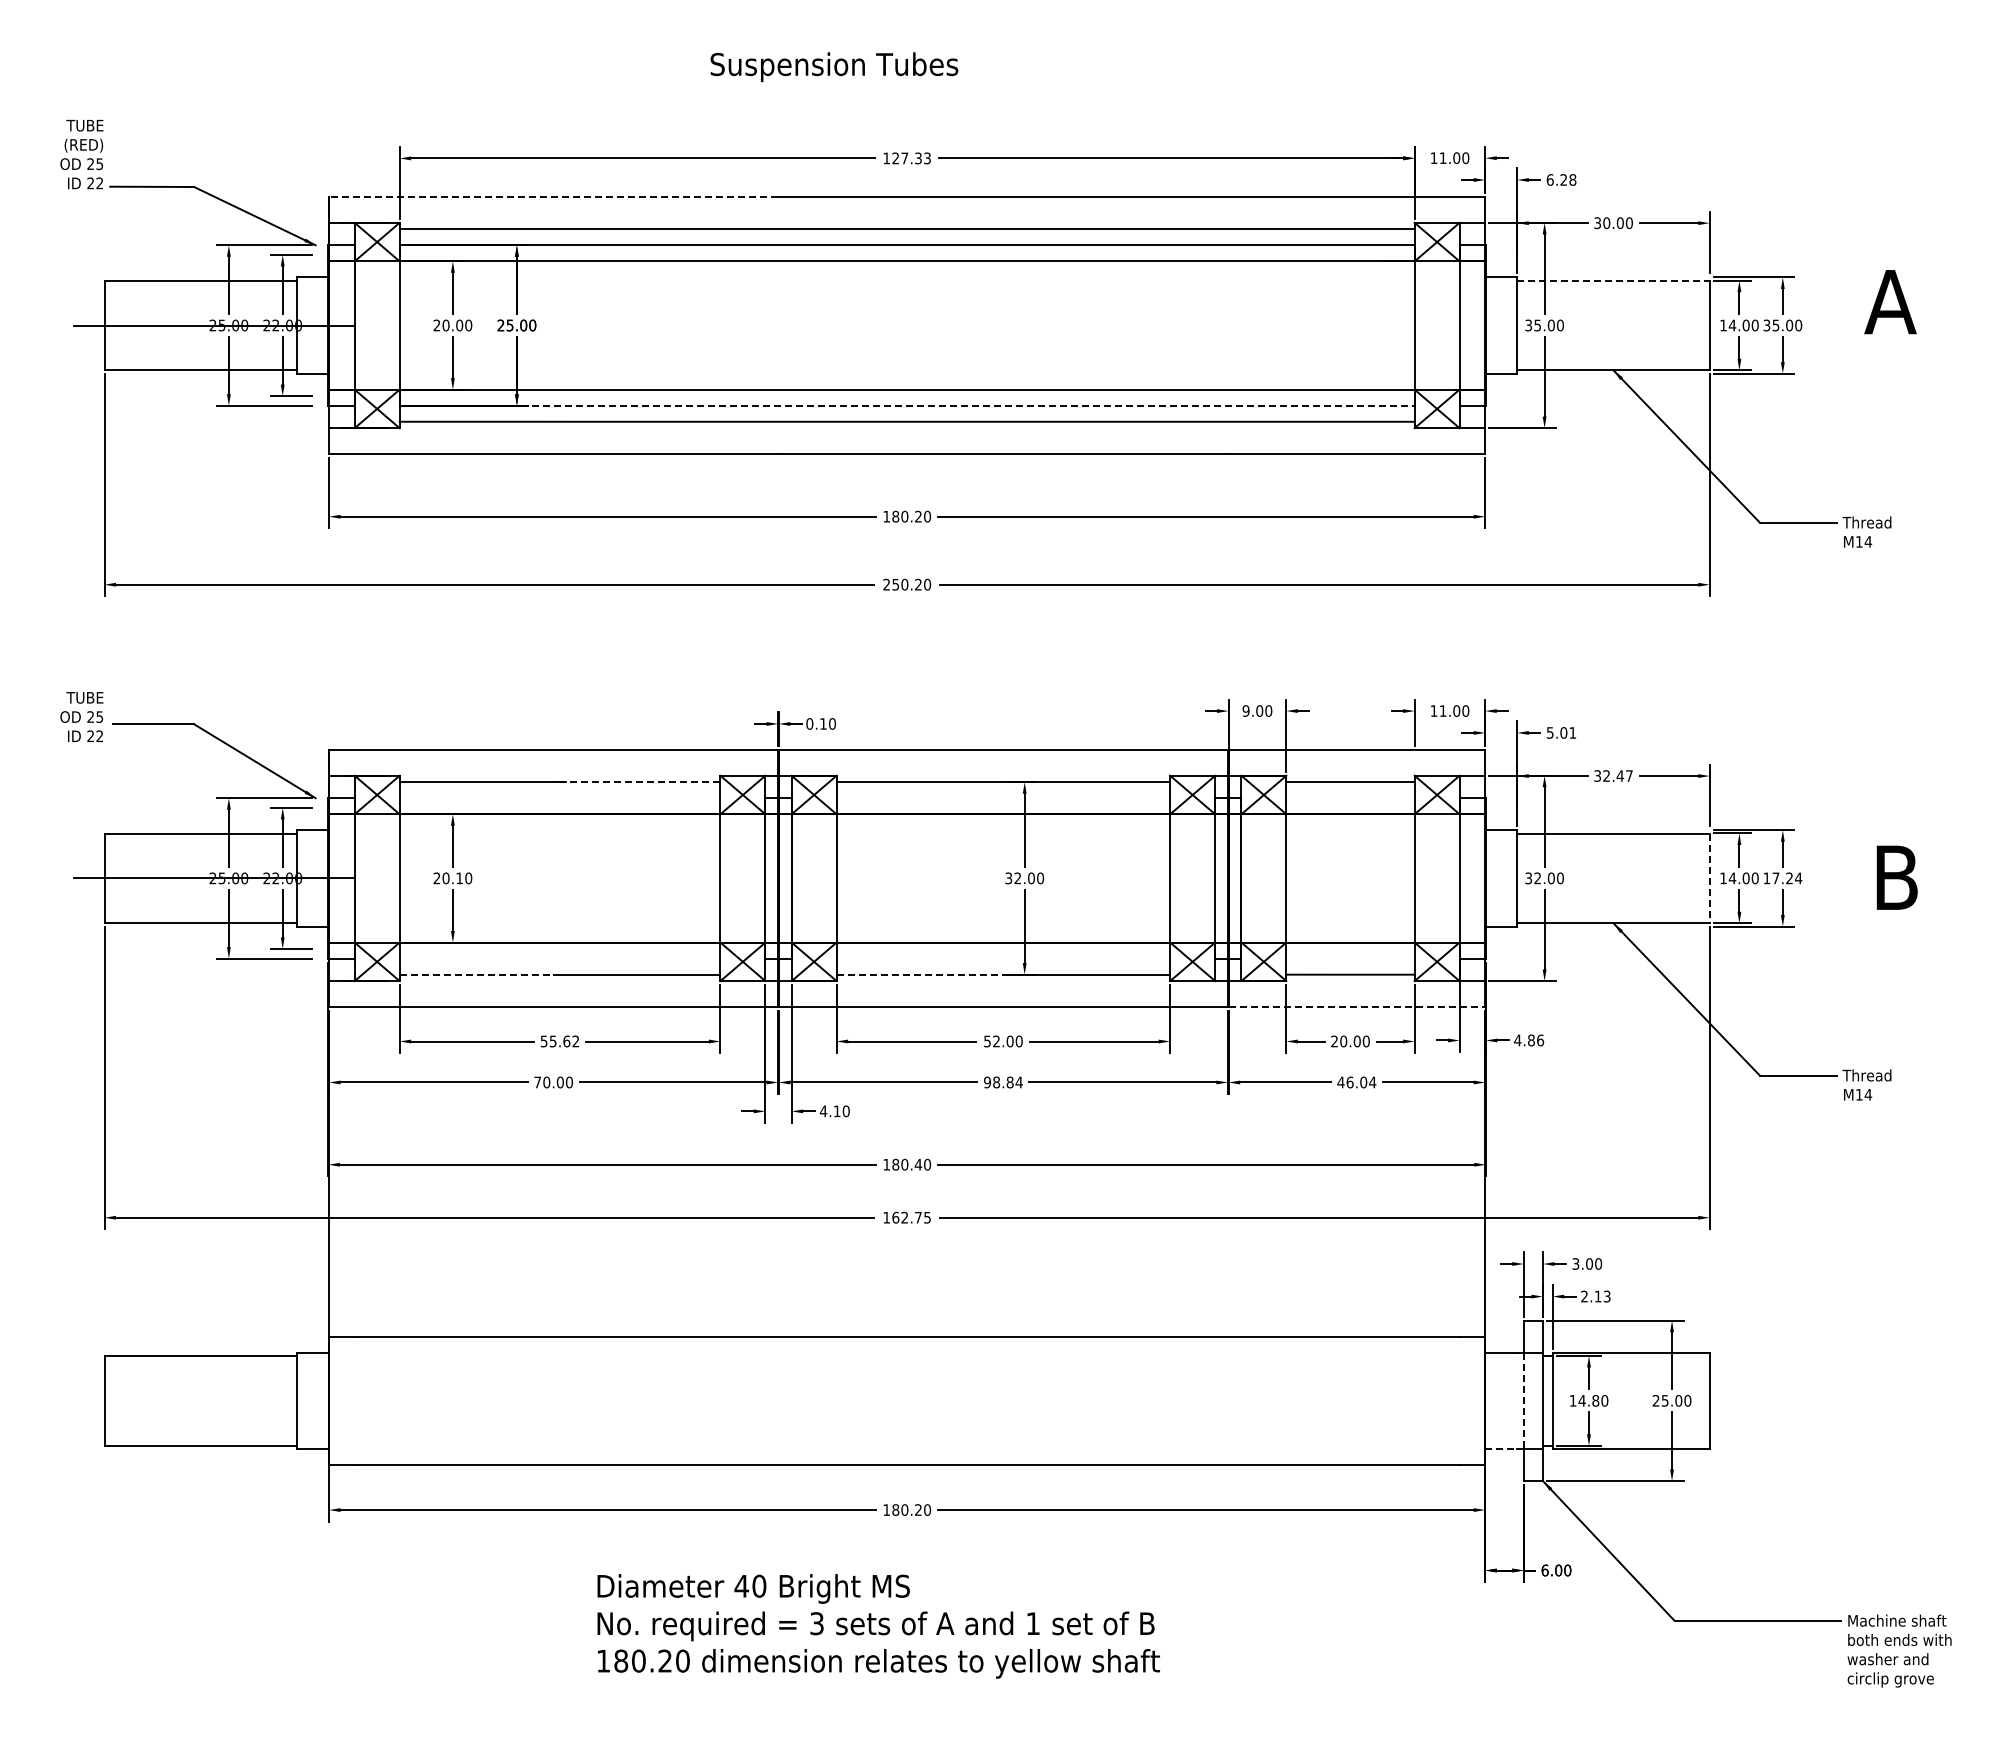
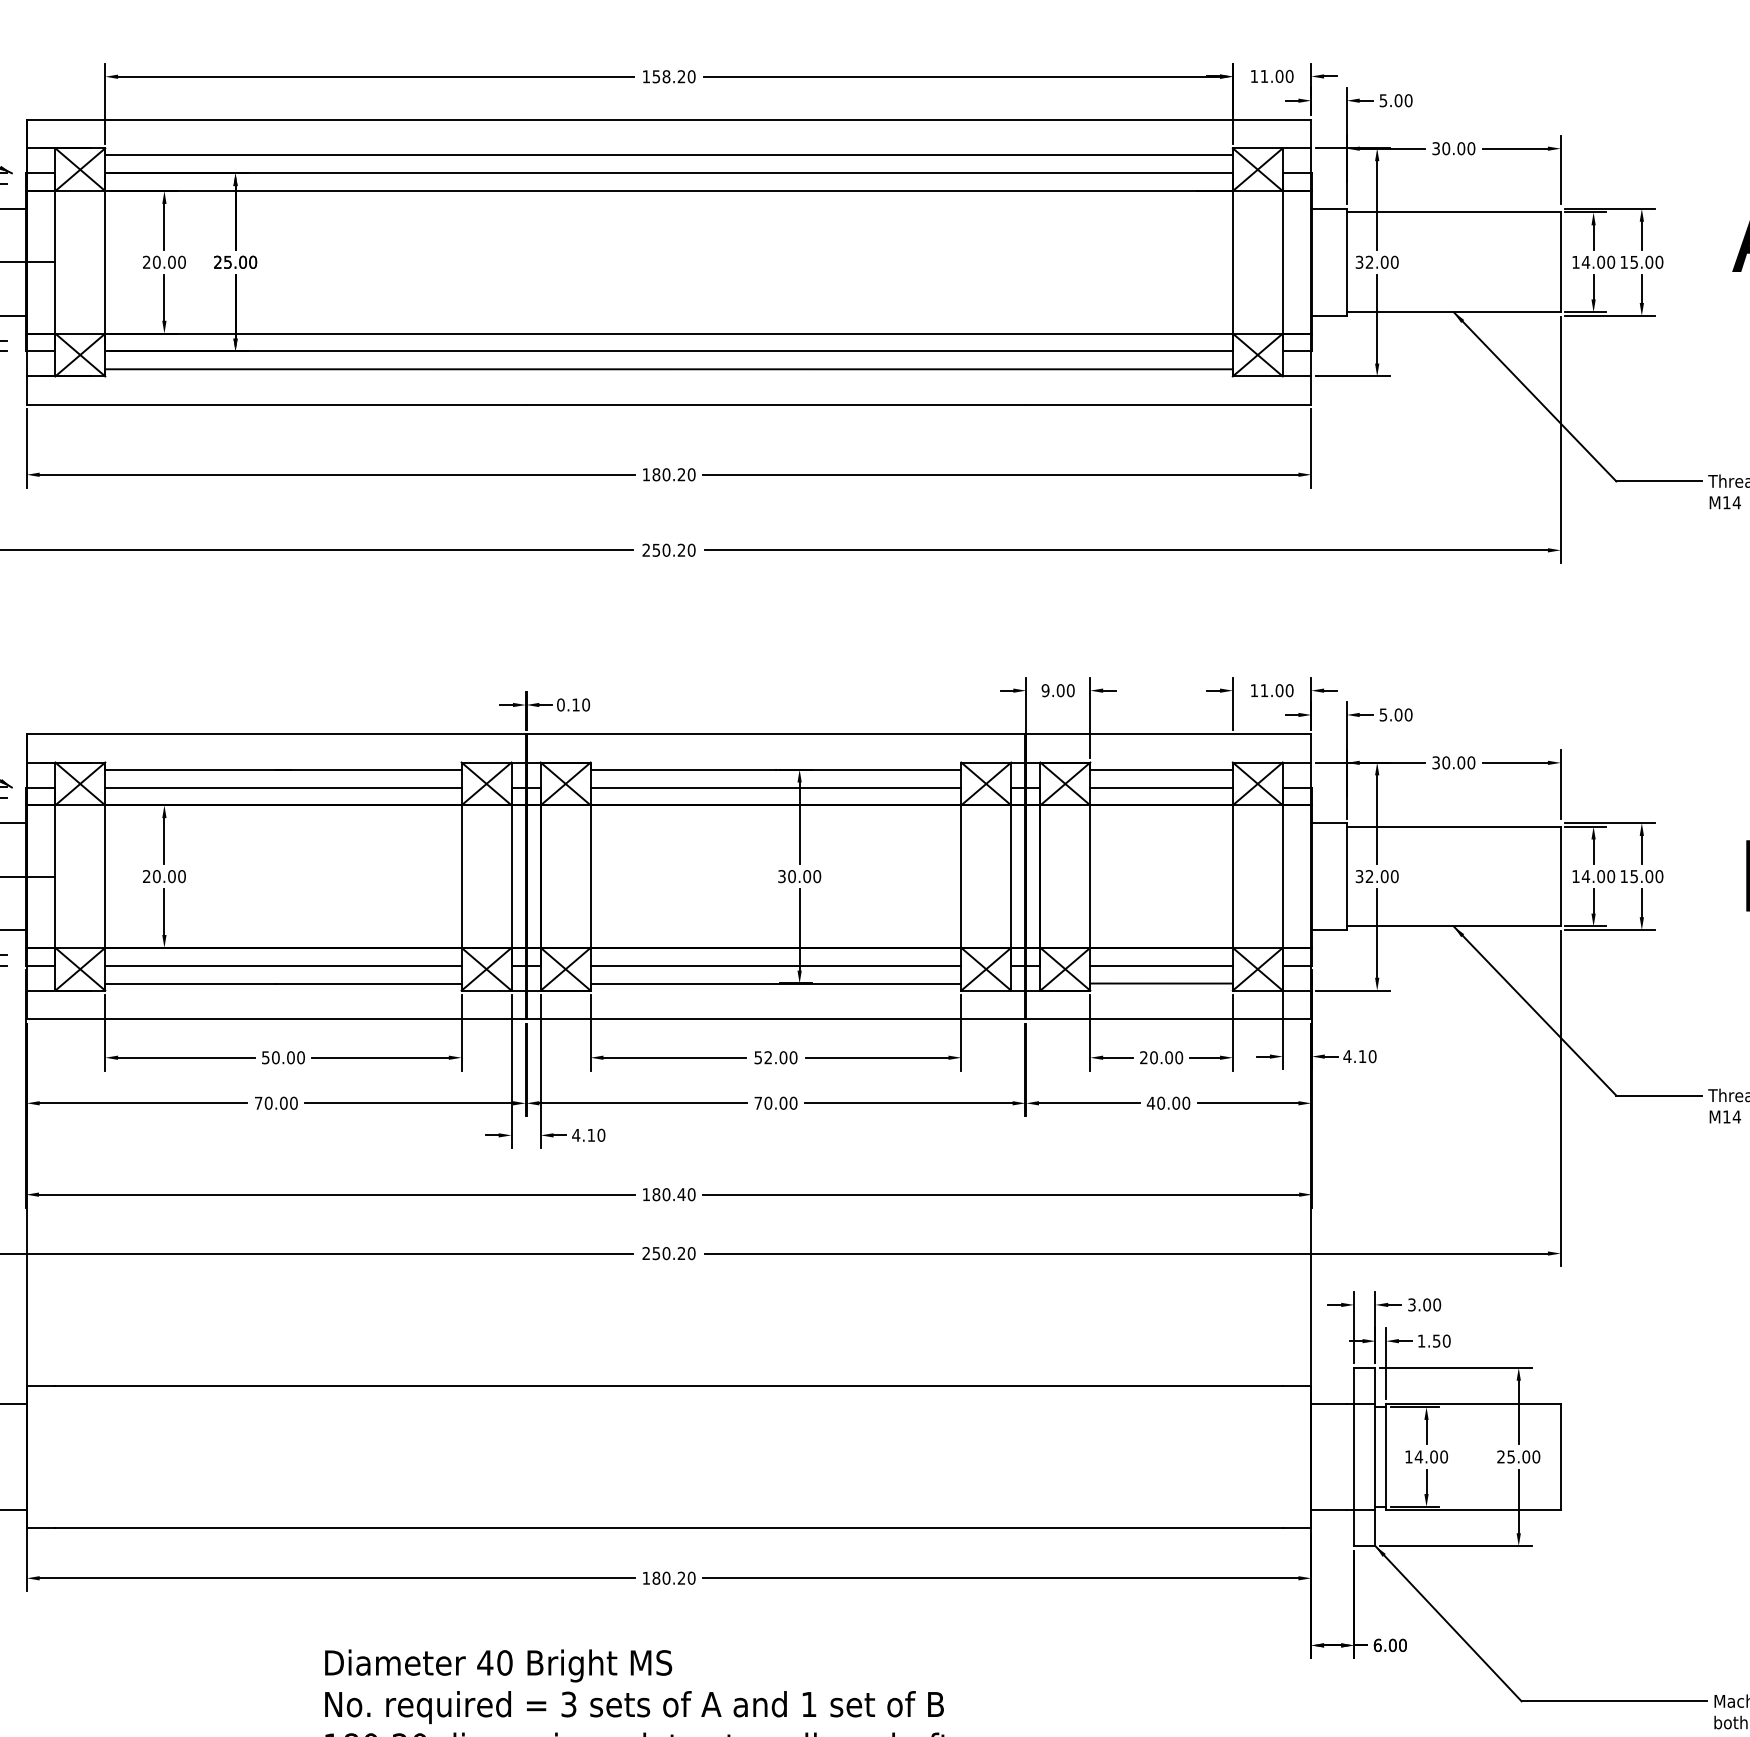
text: (911, 158) -> (673, 76), 127.33 -> 158.20
text: (1561, 179) -> (1395, 100), 6.28 -> 5.00
line: (553, 197) -> (276, 120), dashed -> solid
line: (1614, 280) -> (1454, 212), dashed -> solid
text: (1537, 325) -> (1369, 262), 35.00 -> 32.00
text: (1766, 325) -> (1623, 262), 35.00 -> 15.00
line: (907, 405) -> (669, 351), dashed -> solid
text: (1572, 732) -> (1408, 714), 5.01 -> 5.00
text: (1617, 775) -> (1458, 762), 32.47 -> 30.00
line: (636, 782) -> (368, 770), dashed -> solid
line: (559, 798) -> (282, 787), added
line: (1003, 798) -> (776, 787), added
line: (1350, 798) -> (1161, 787), added
text: (459, 878) -> (171, 876), 20.10 -> 20.00
text: (1017, 878) -> (791, 876), 32.00 -> 30.00
line: (1709, 878) -> (1560, 876), dashed -> solid
text: (1787, 878) -> (1647, 876), 17.24 -> 15.00
line: (559, 958) -> (282, 965), added
line: (1003, 958) -> (776, 965), added
line: (1350, 958) -> (1161, 965), added
line: (476, 974) -> (190, 983), dashed -> solid
line: (920, 974) -> (683, 983), dashed -> solid
line: (1357, 1006) -> (1169, 1018), dashed -> solid
text: (1536, 1040) -> (1368, 1056), 4.86 -> 4.10
text: (564, 1041) -> (288, 1057), 55.62 -> 50.00
text: (1003, 1082) -> (776, 1103), 98.84 -> 70.00
text: (1361, 1082) -> (1173, 1103), 46.04 -> 40.00
text: (907, 1217) -> (669, 1253), 162.75 -> 250.20
text: (1595, 1296) -> (1433, 1341), 2.13 -> 1.50
text: (1595, 1400) -> (1433, 1456), 14.80 -> 14.00
line: (1523, 1401) -> (1353, 1457), dashed -> solid
line: (1501, 1449) -> (1329, 1511), dashed -> solid

